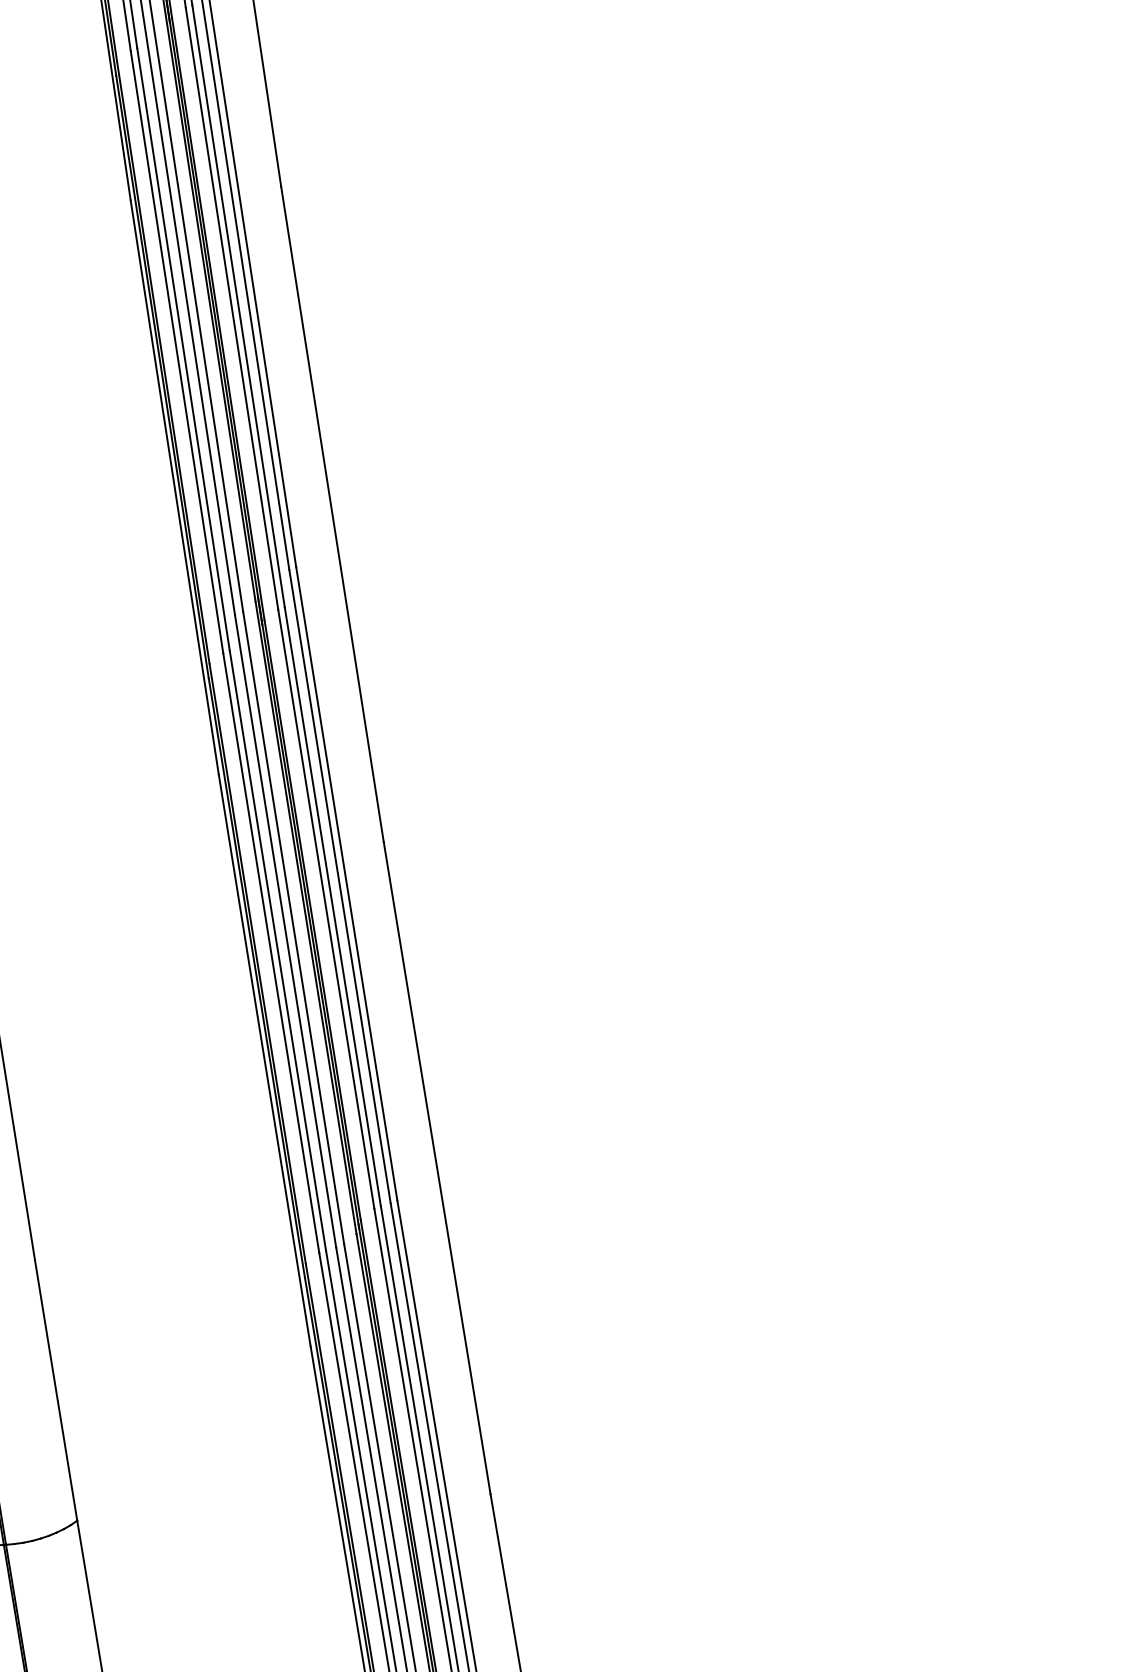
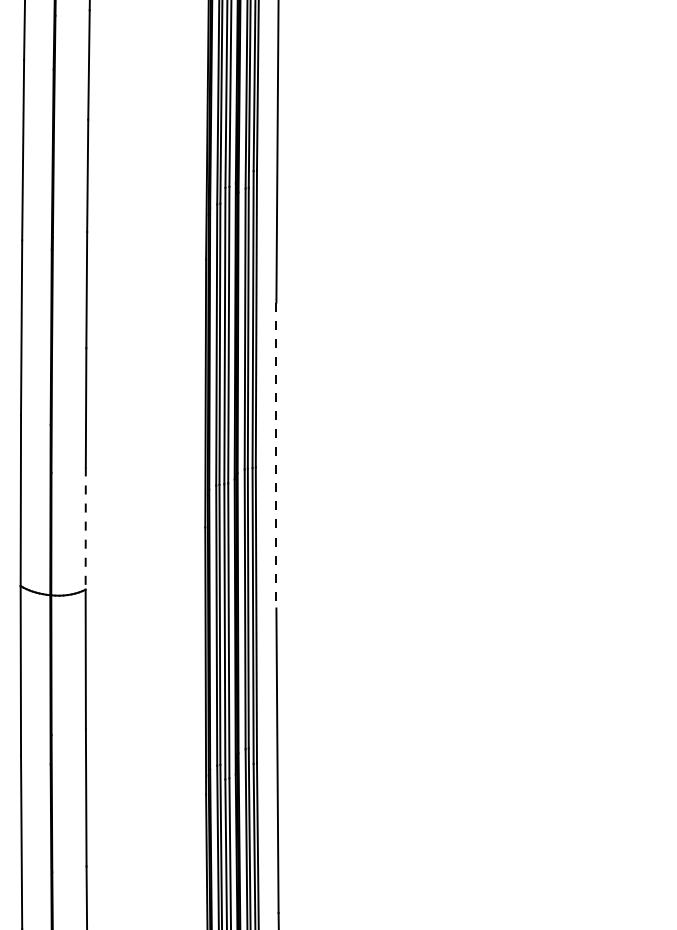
line: (437, 1168) -> (276, 455), solid -> dashed
line: (55, 1392) -> (85, 529), solid -> dashed

